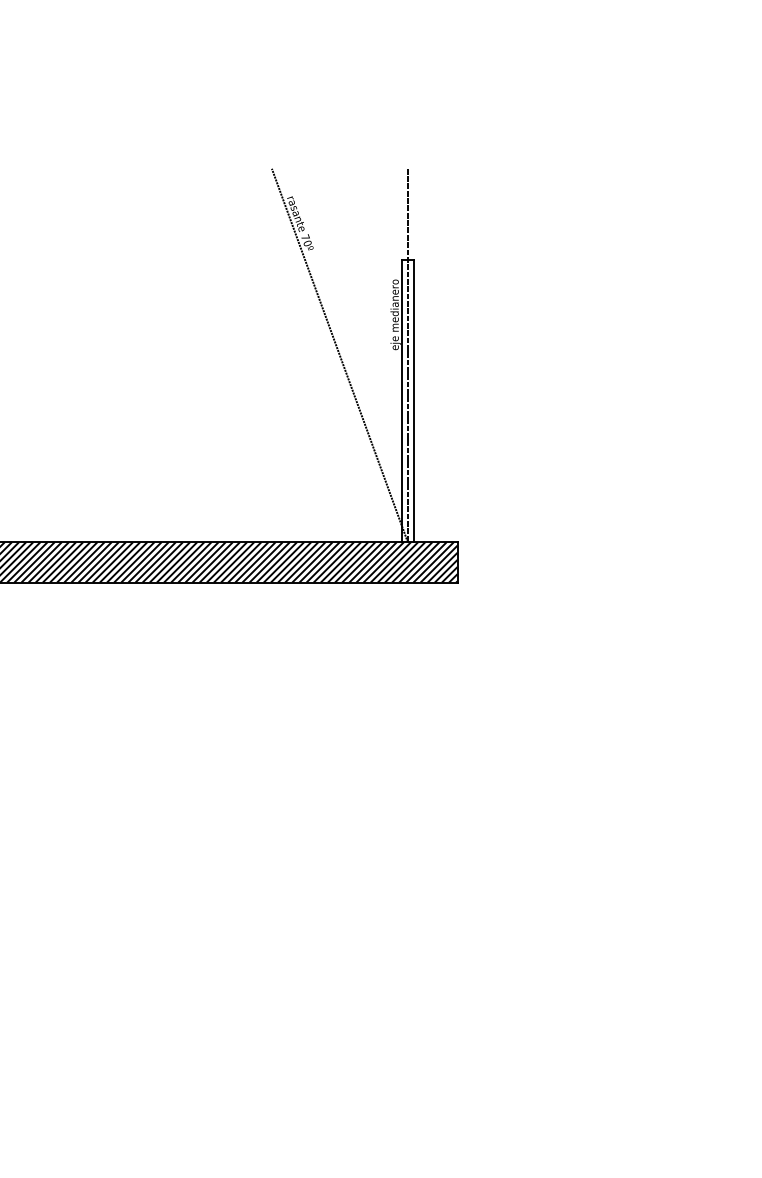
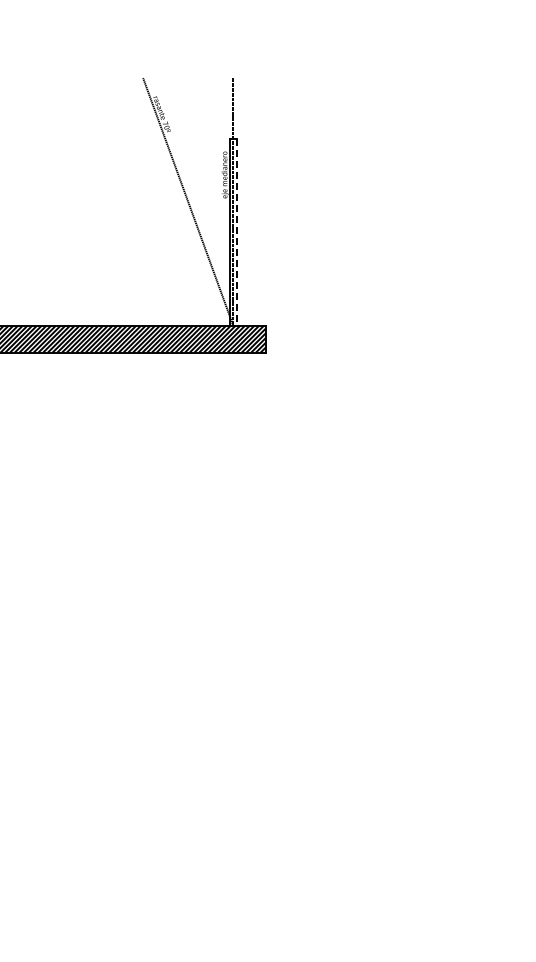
line: (414, 401) -> (237, 232), solid -> dashed

